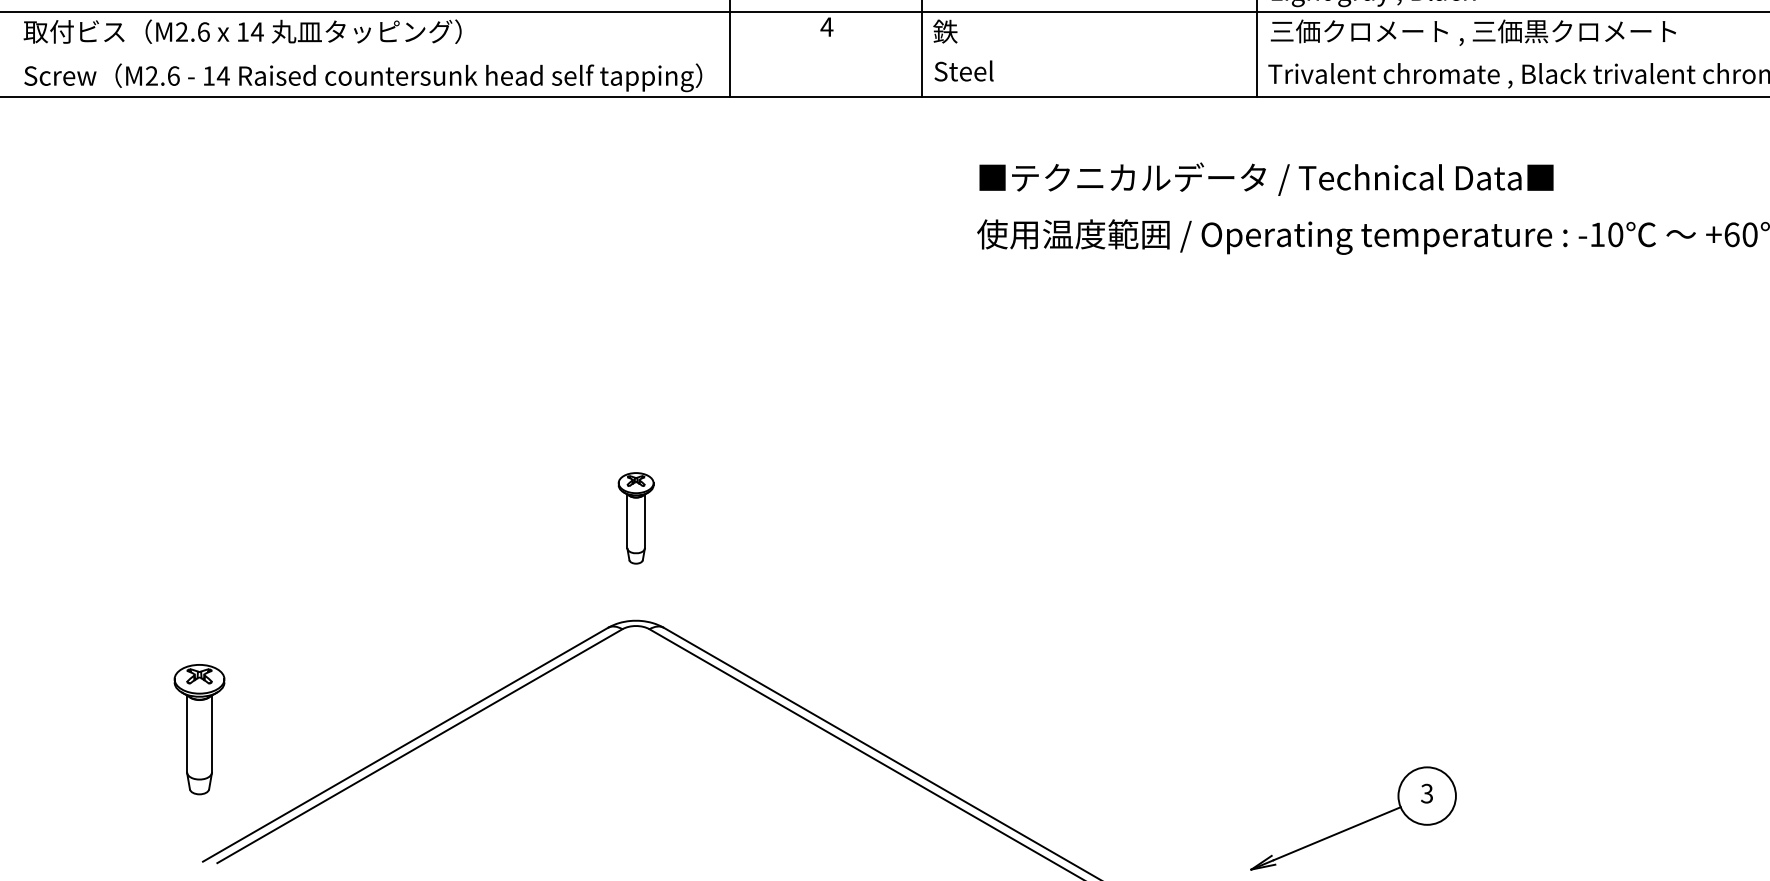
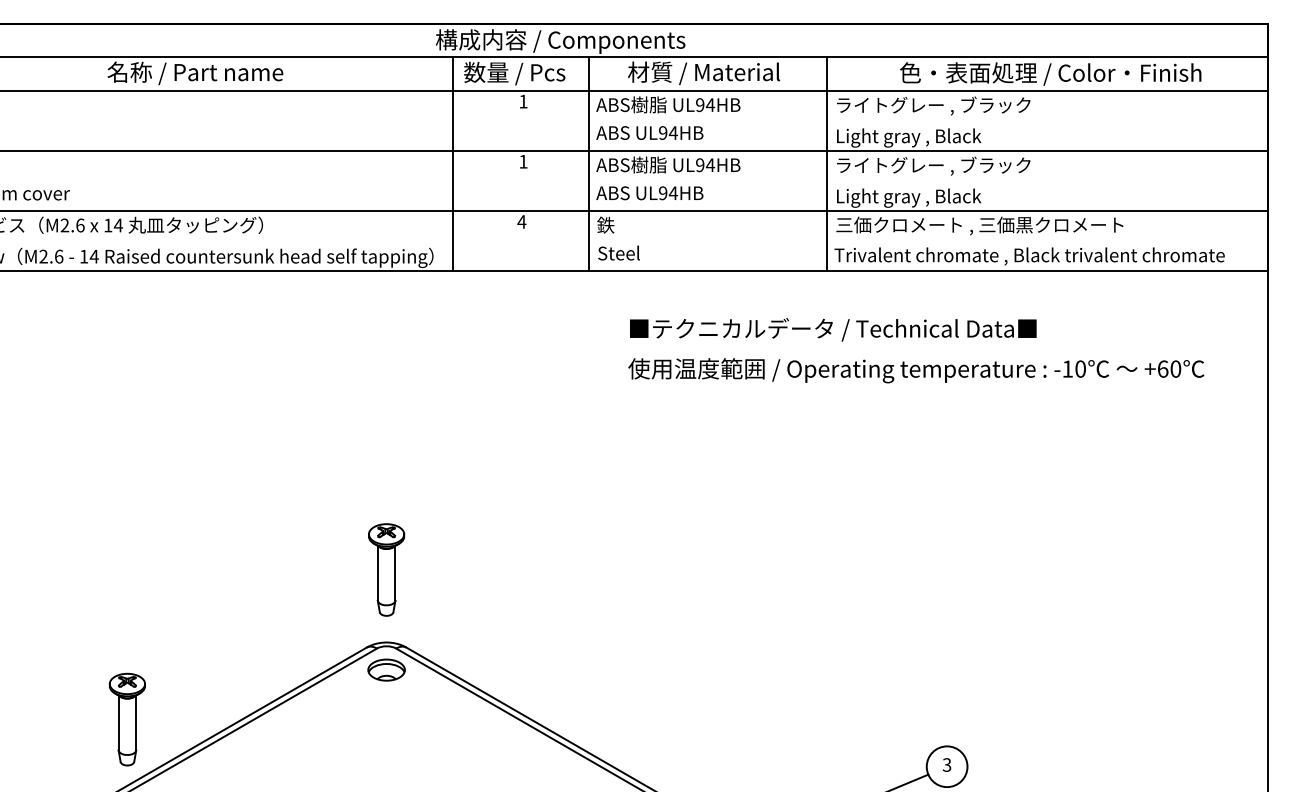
part: (635, 517) -> (386, 569), size x1.43
part: (635, 658) -> (386, 669), added
part: (198, 729) -> (126, 719), moved

